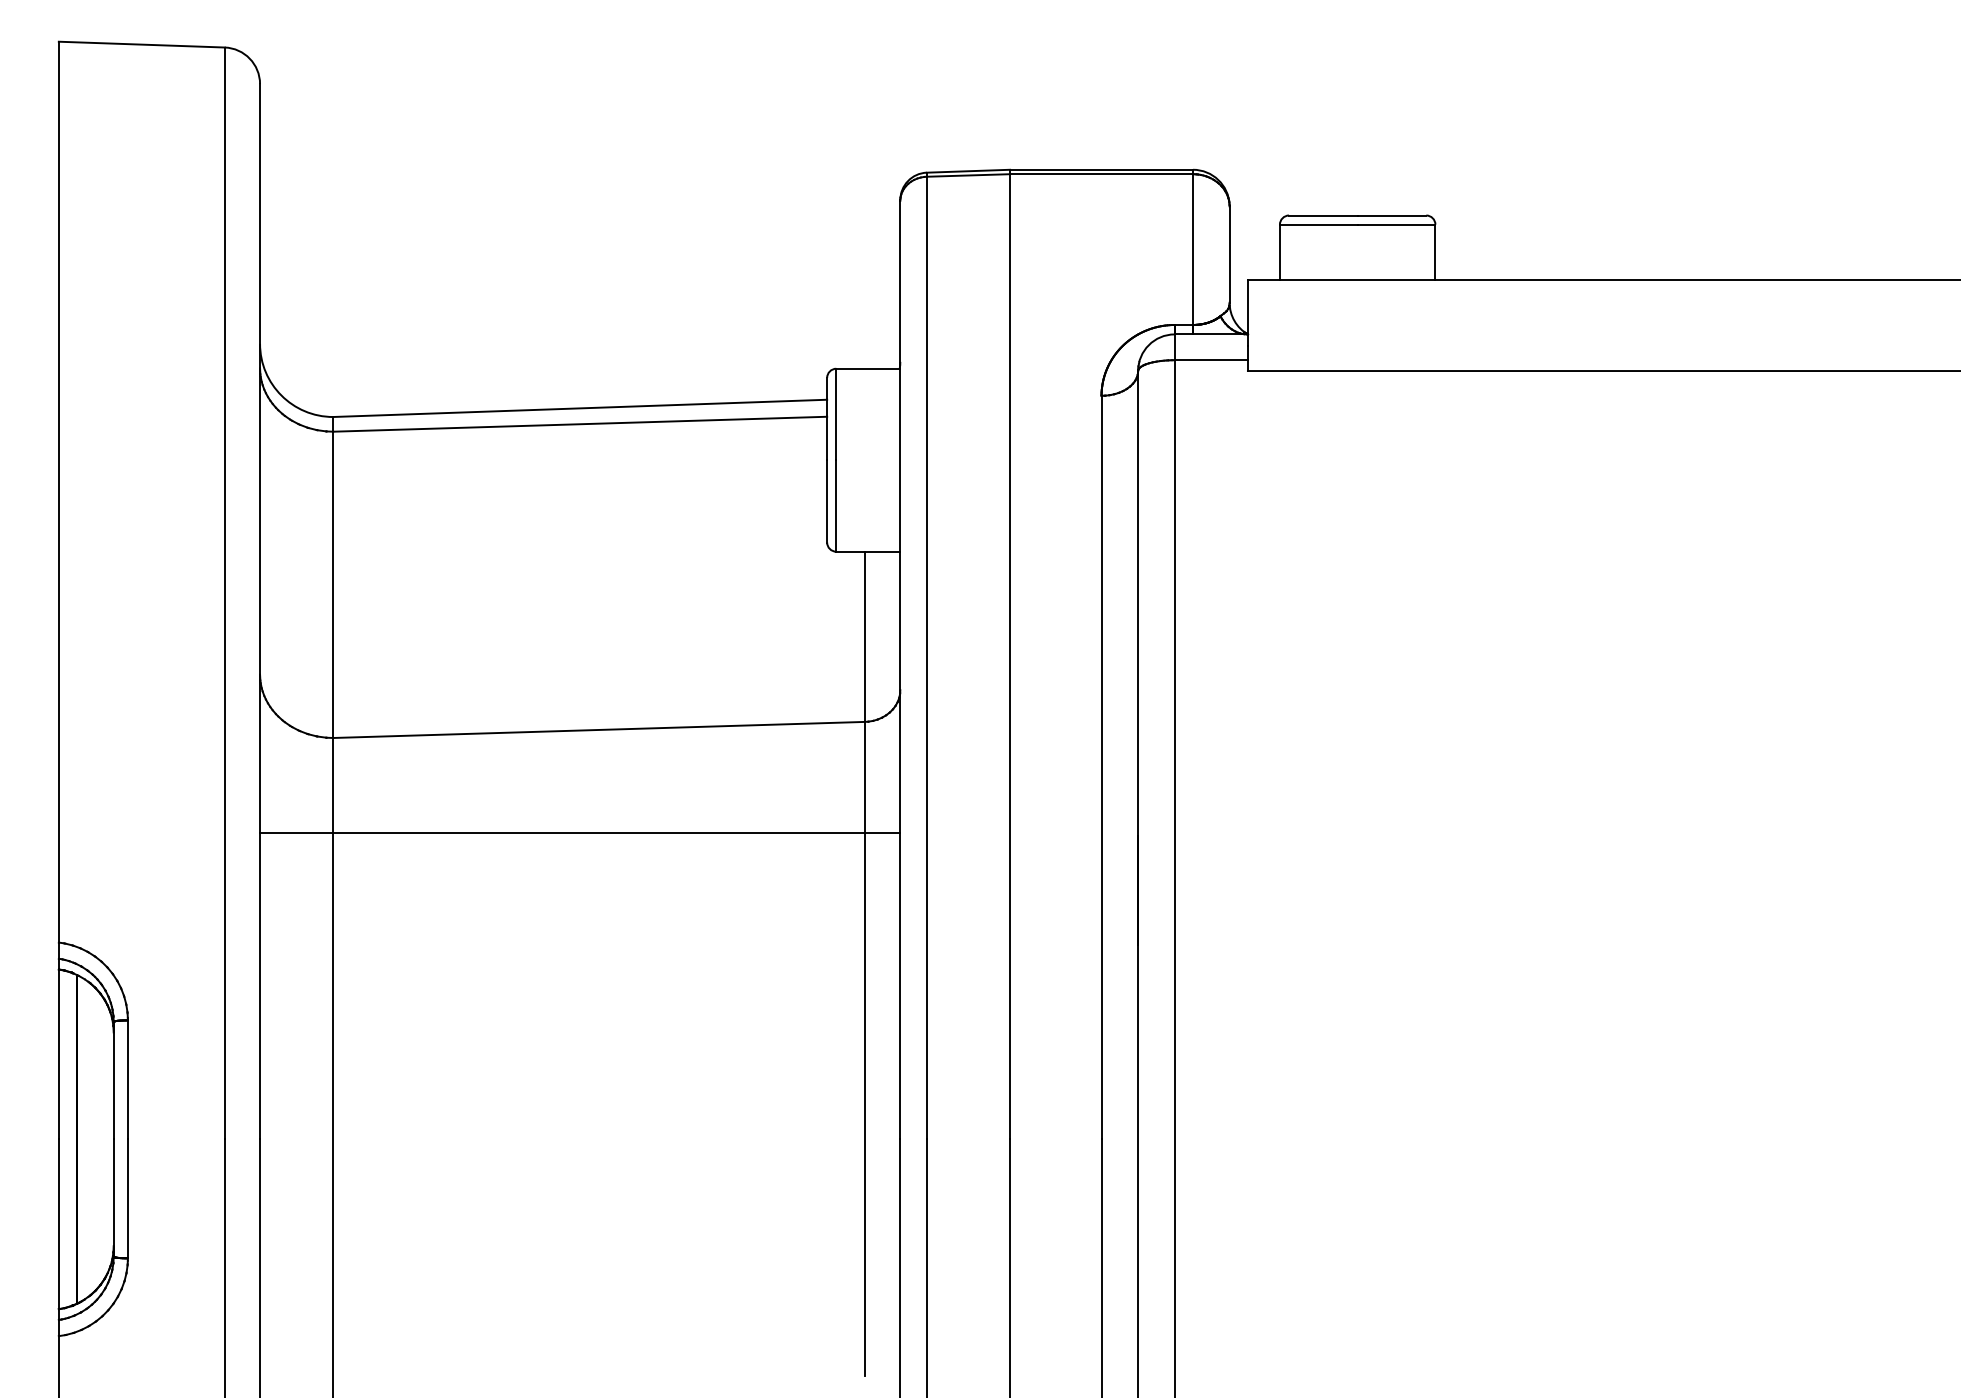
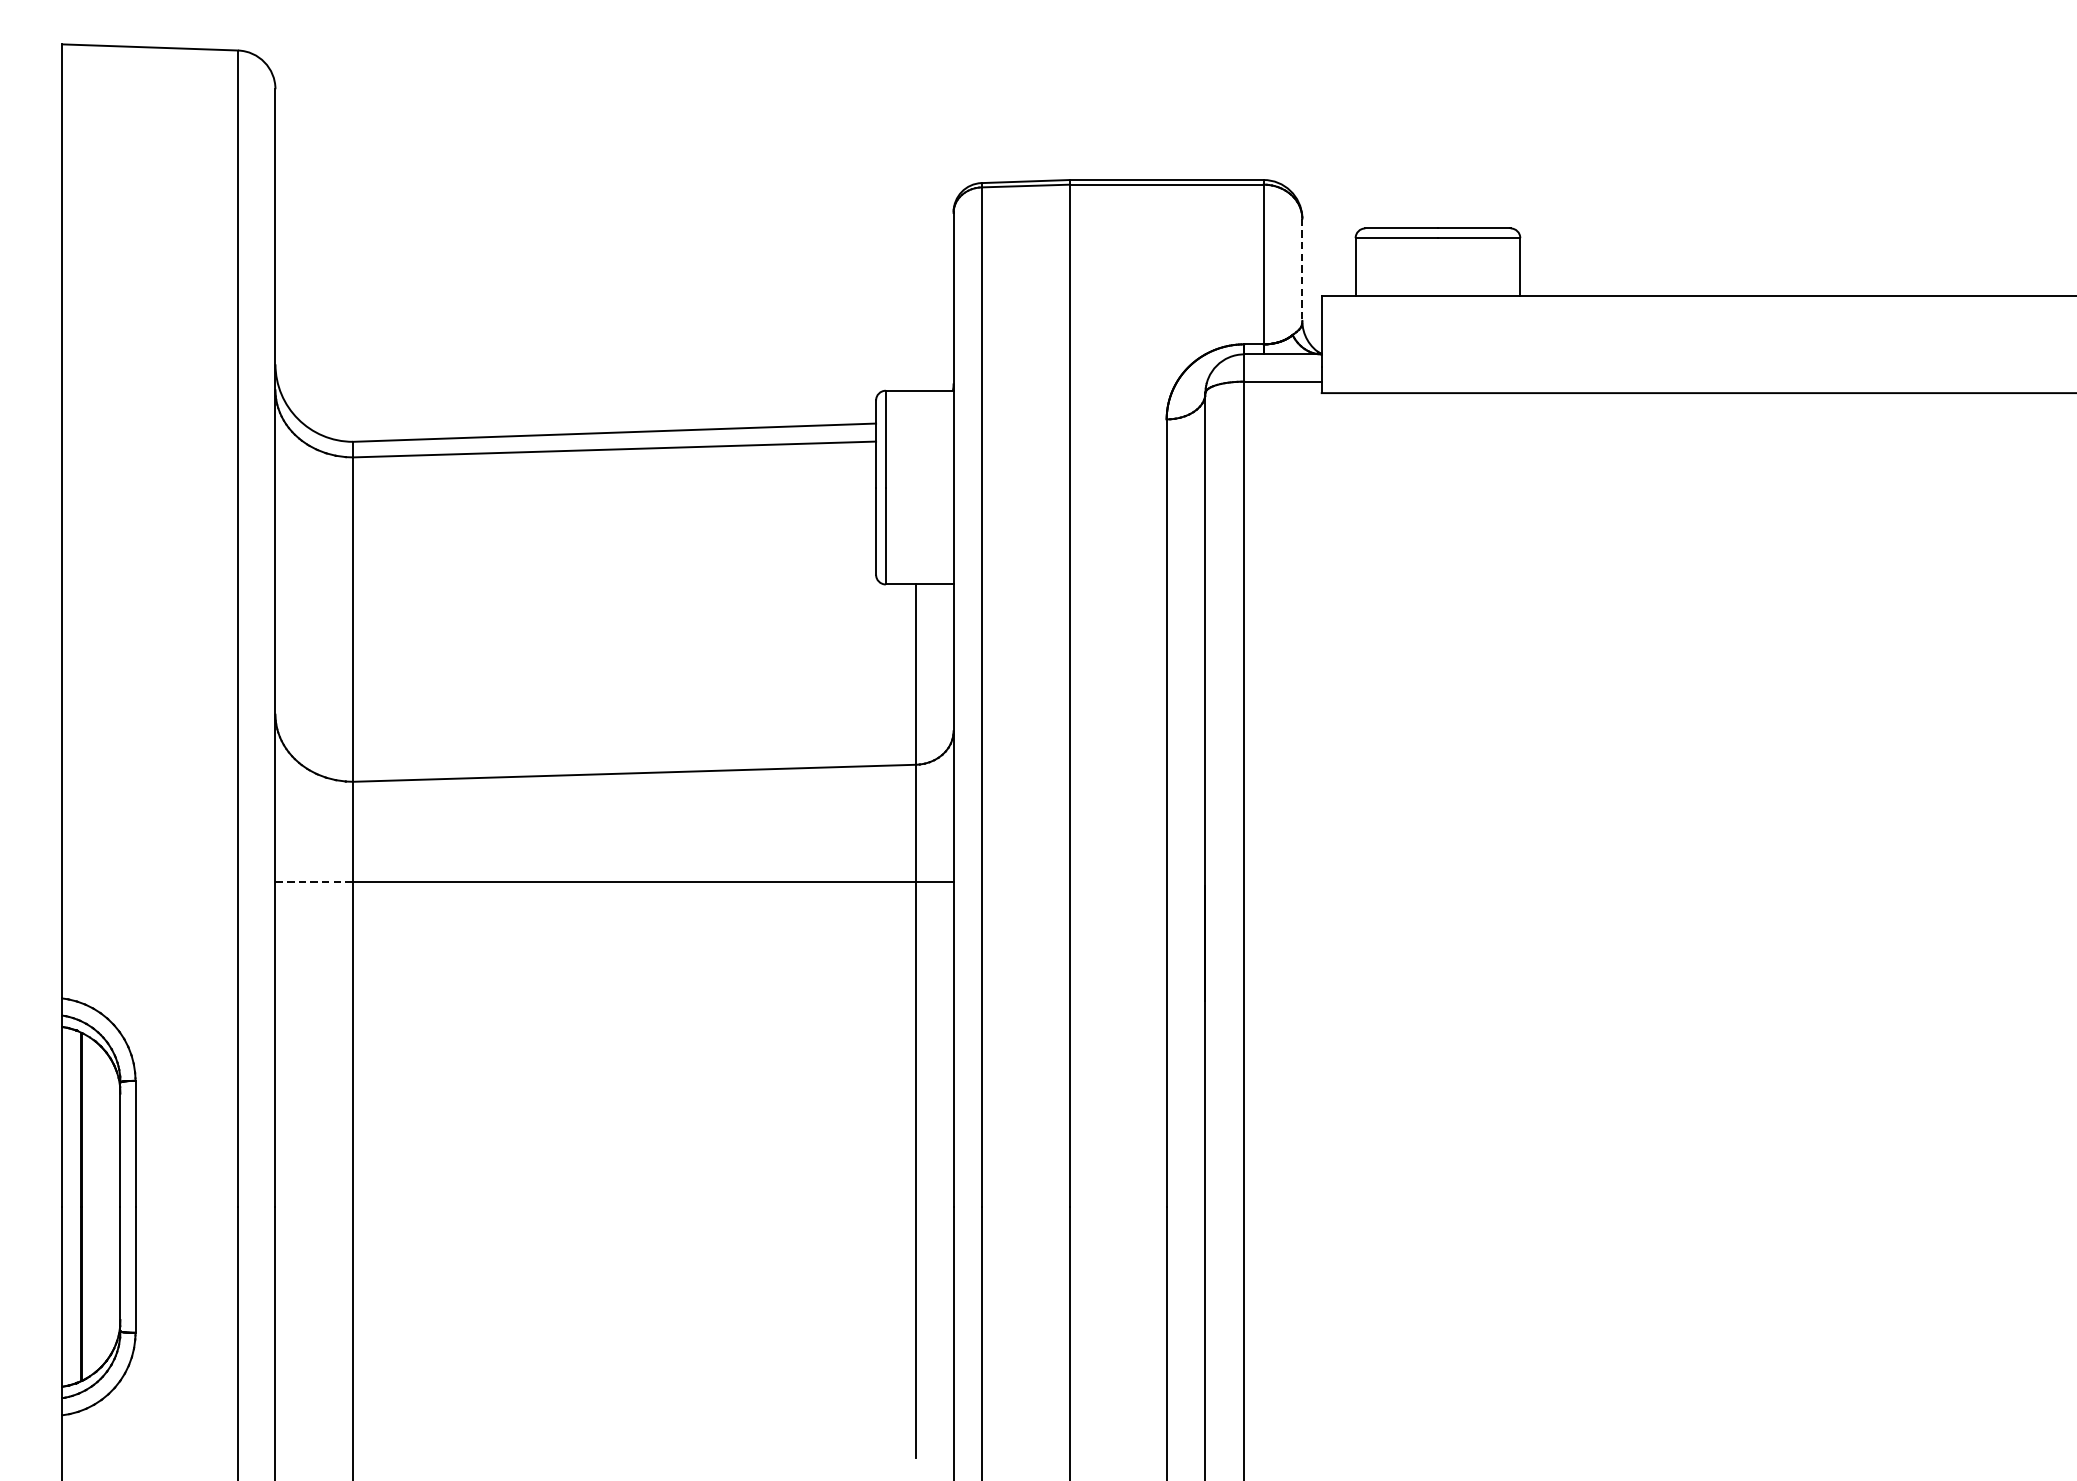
line: (1229, 255) -> (1302, 270), solid -> dashed
line: (296, 833) -> (314, 882), solid -> dashed

